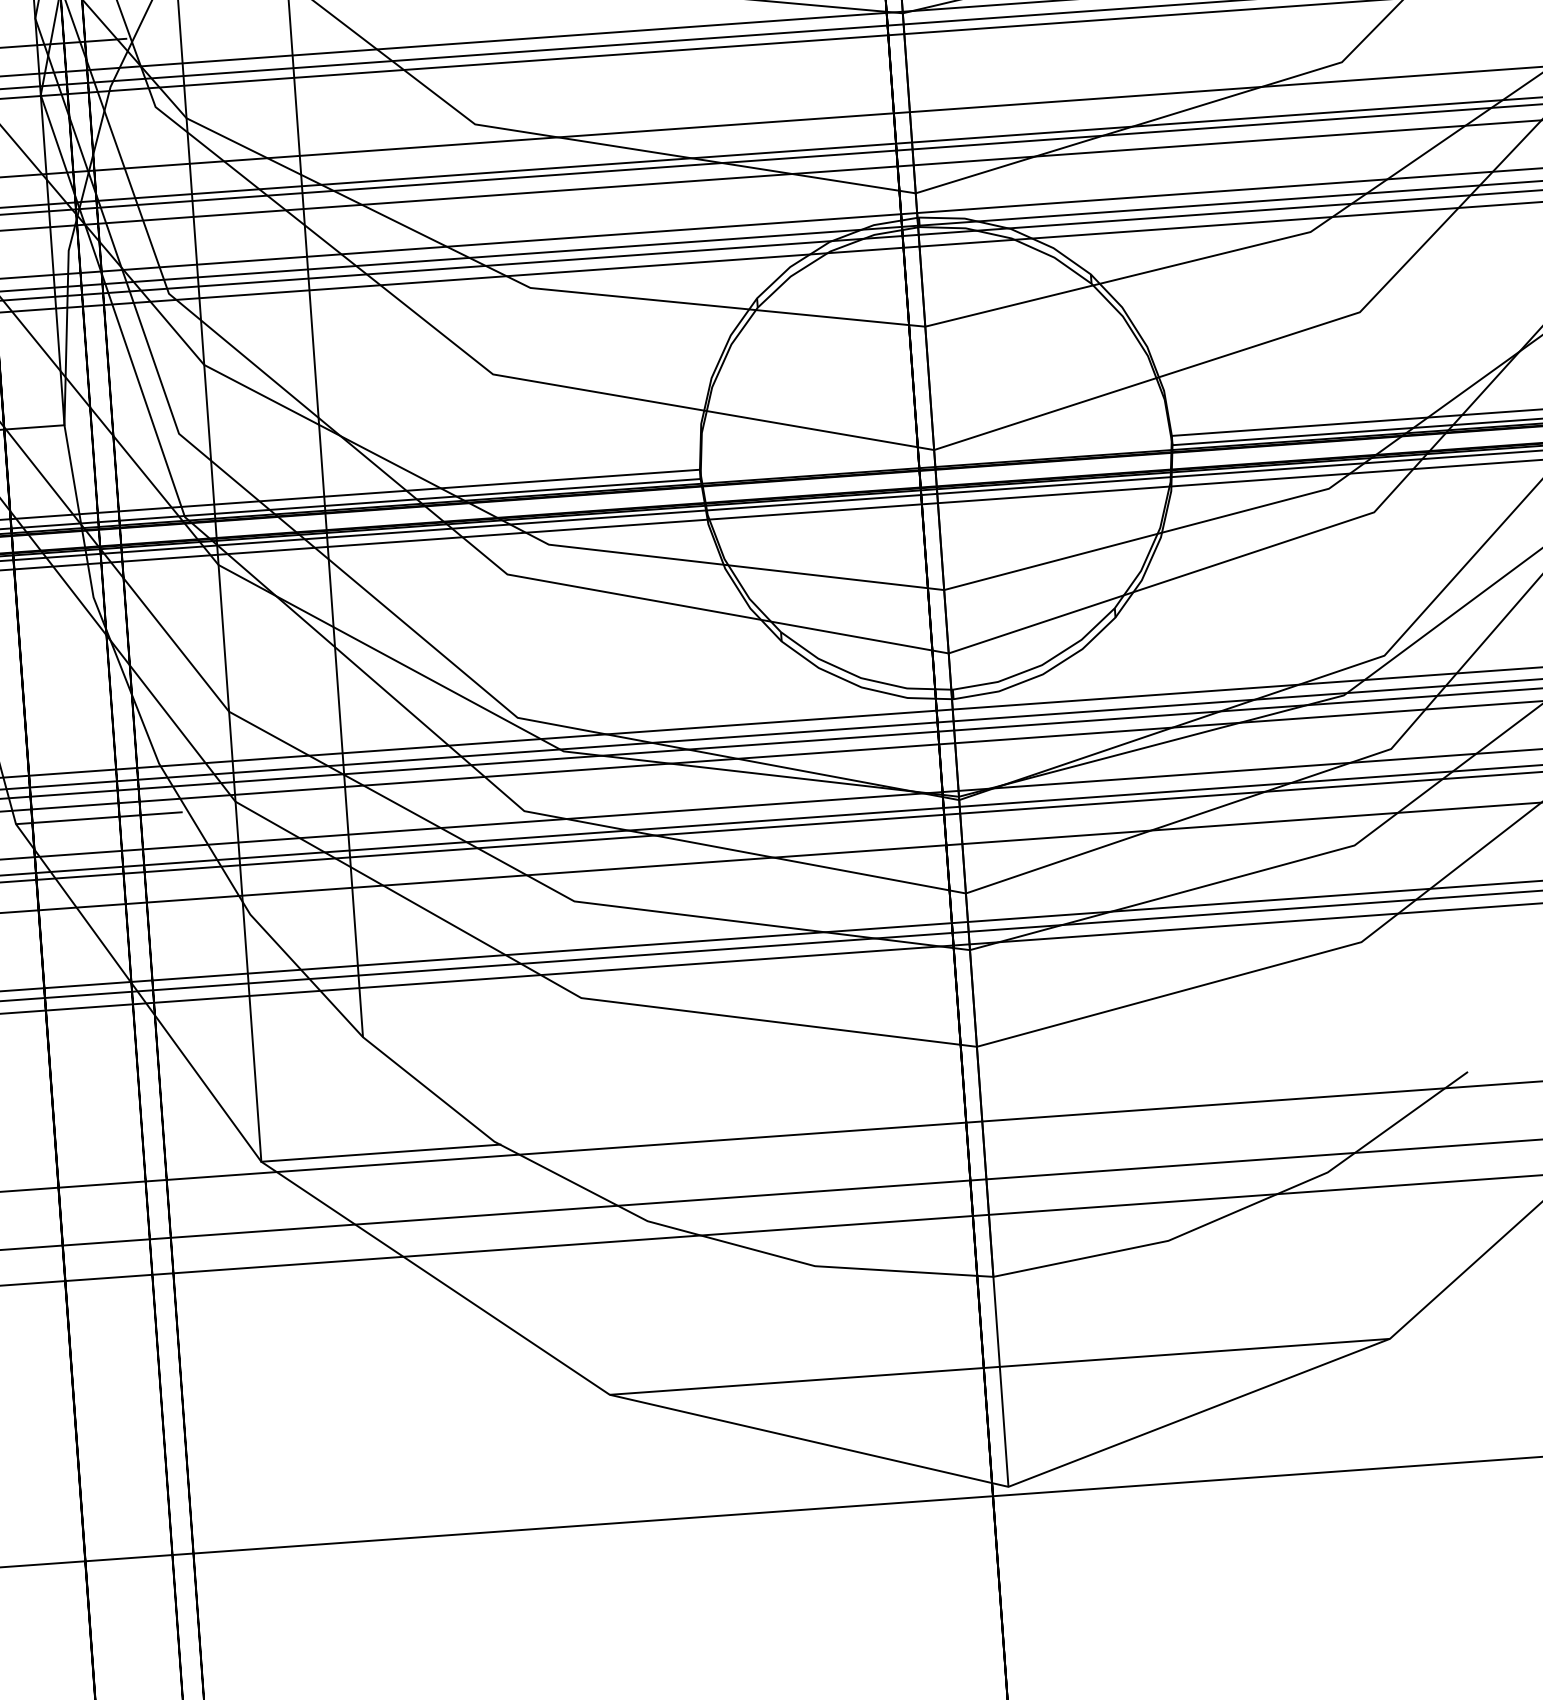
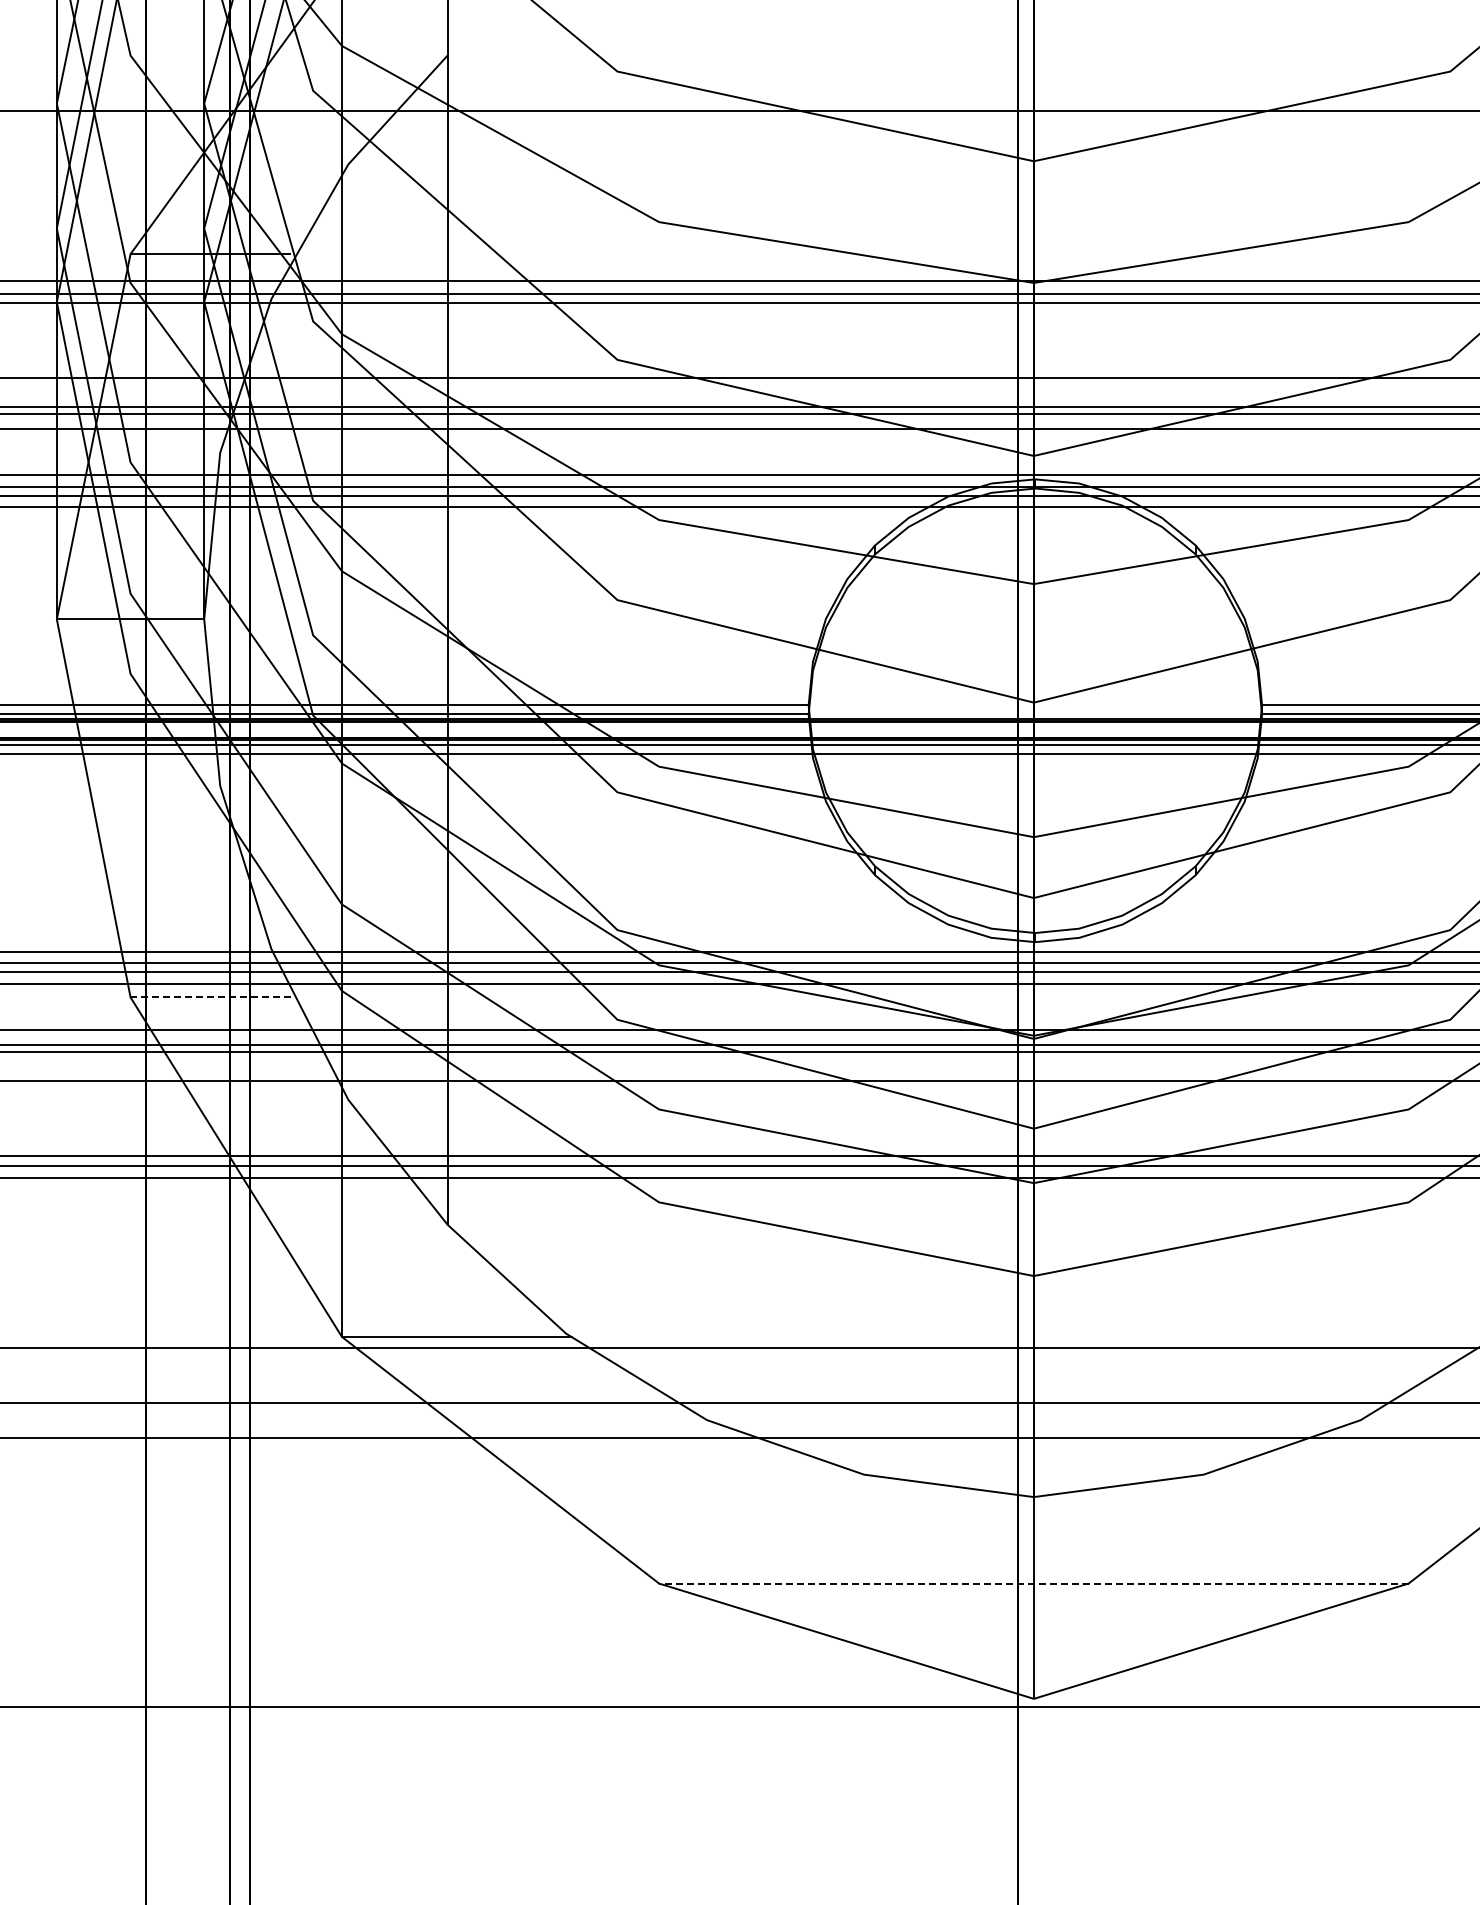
line: (99, 818) -> (210, 997), solid -> dashed
line: (999, 1366) -> (1033, 1583), solid -> dashed

